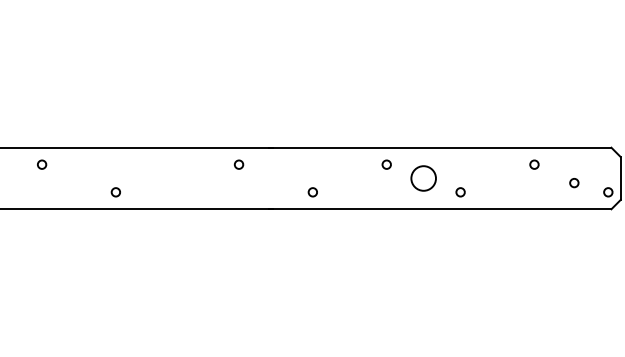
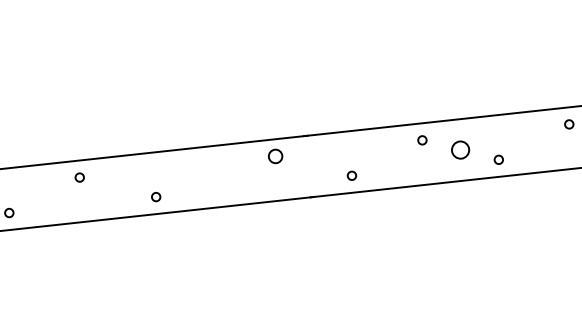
circle: (238, 164) -> (275, 156), size x1.6
circle: (423, 178) -> (460, 150), size x0.7

